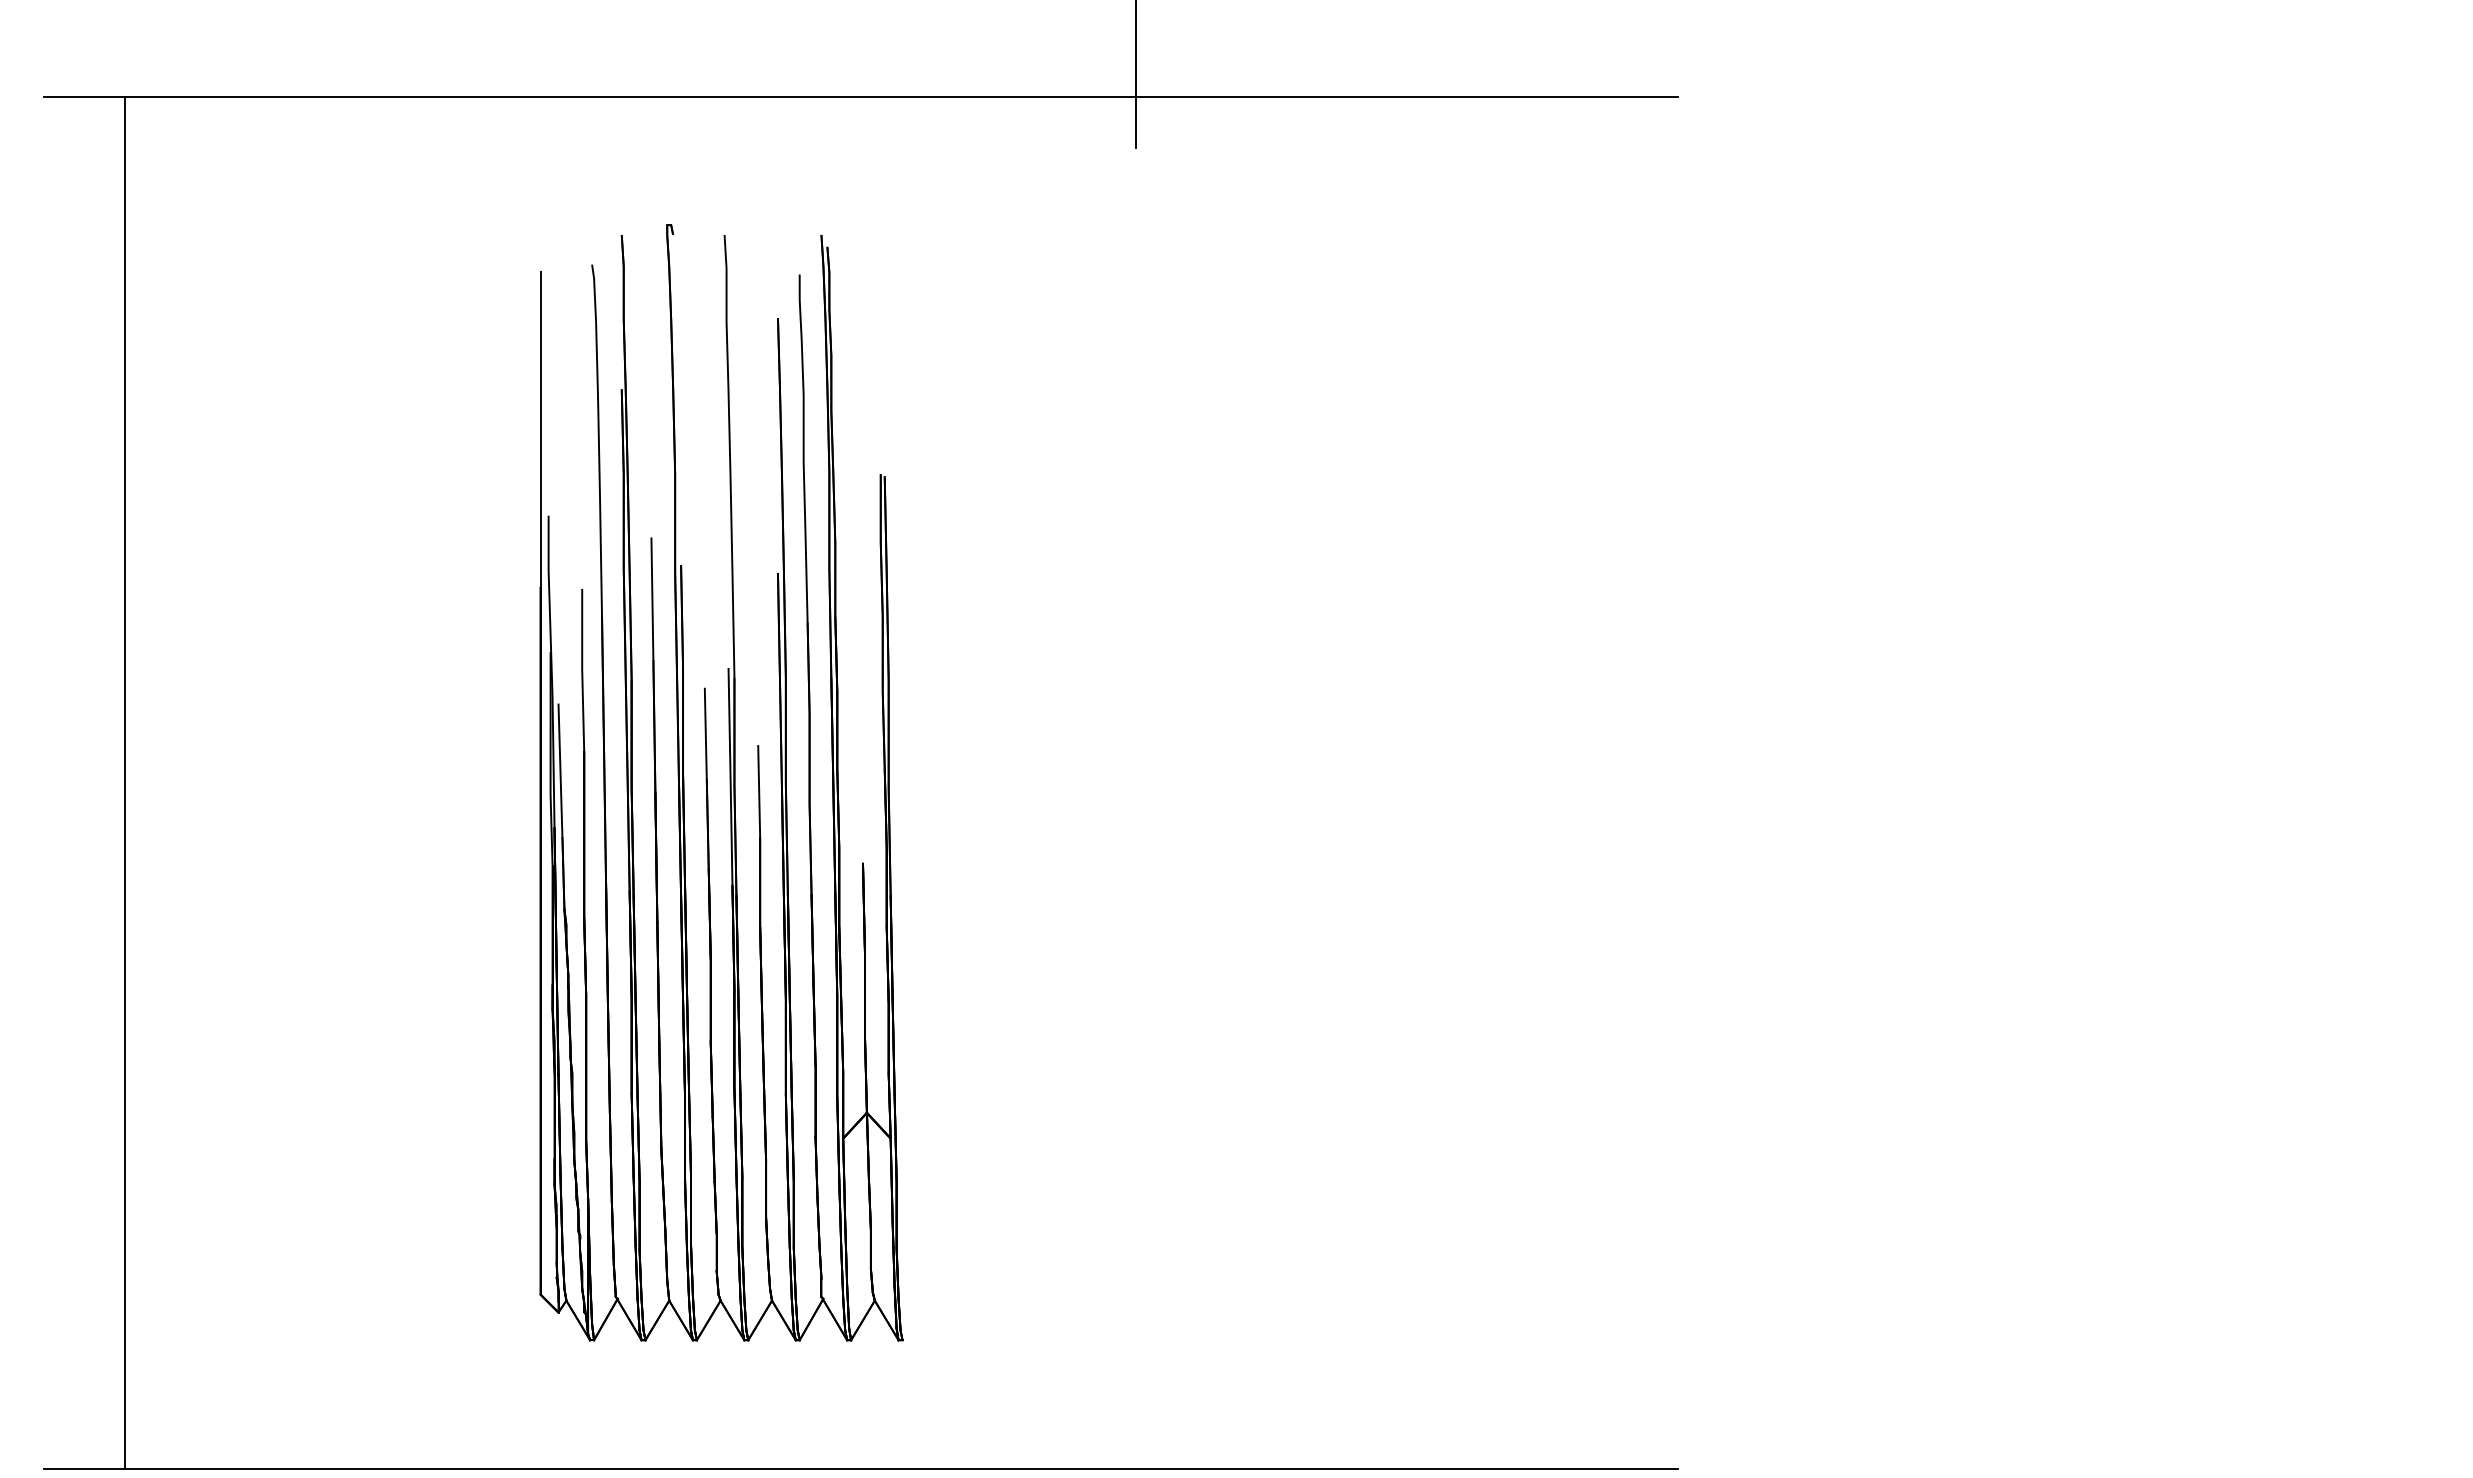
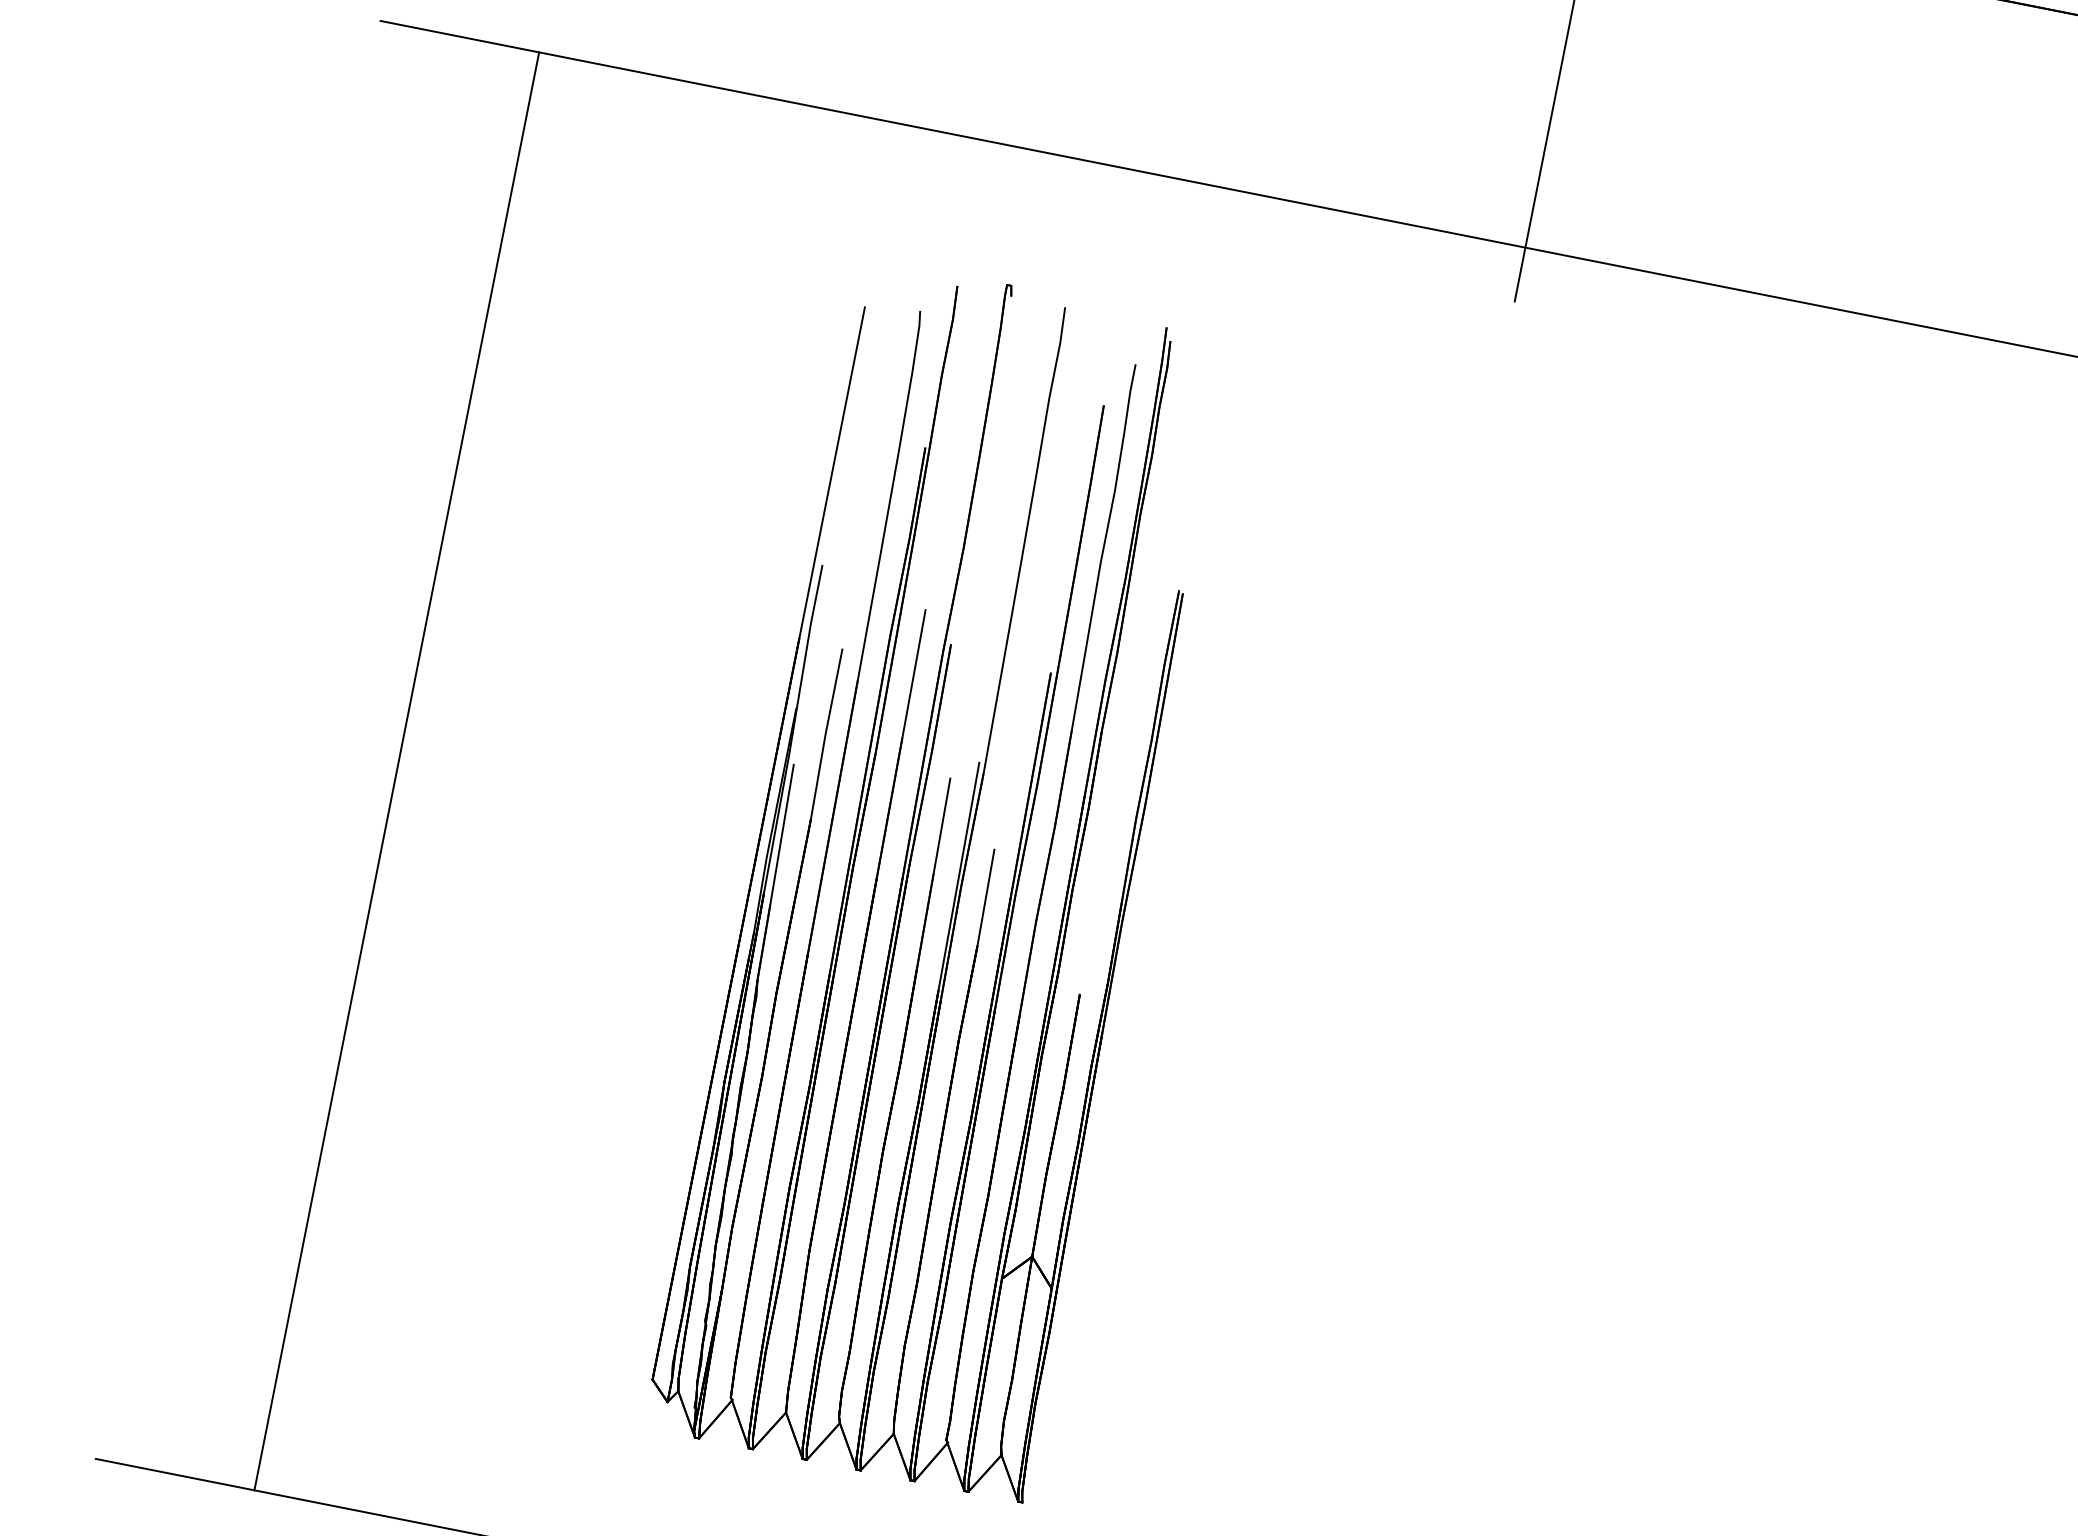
line: (125, 782) -> (397, 771), moved

